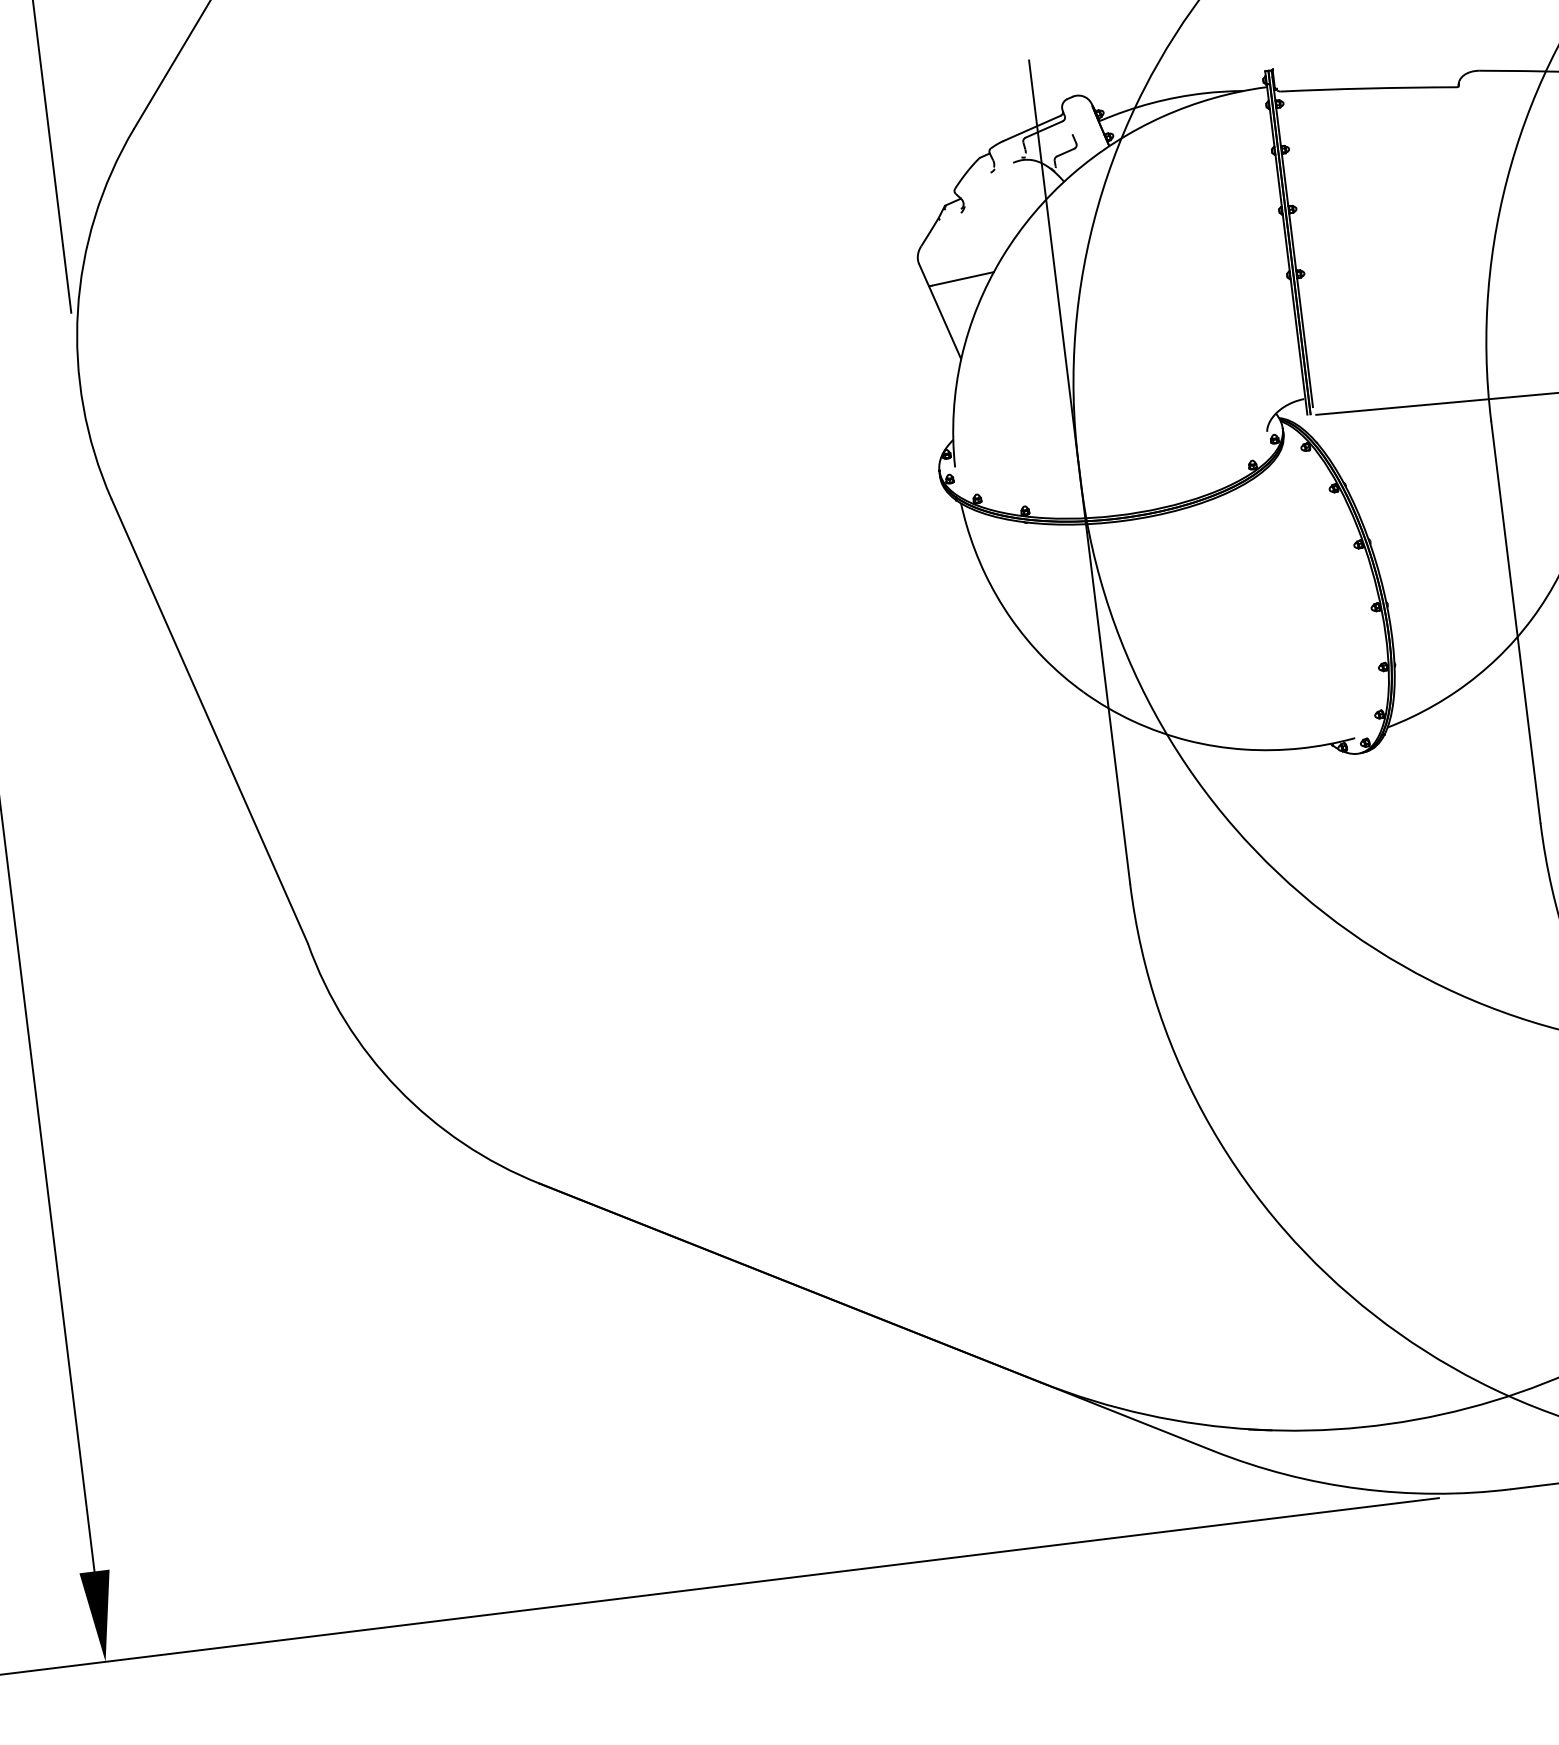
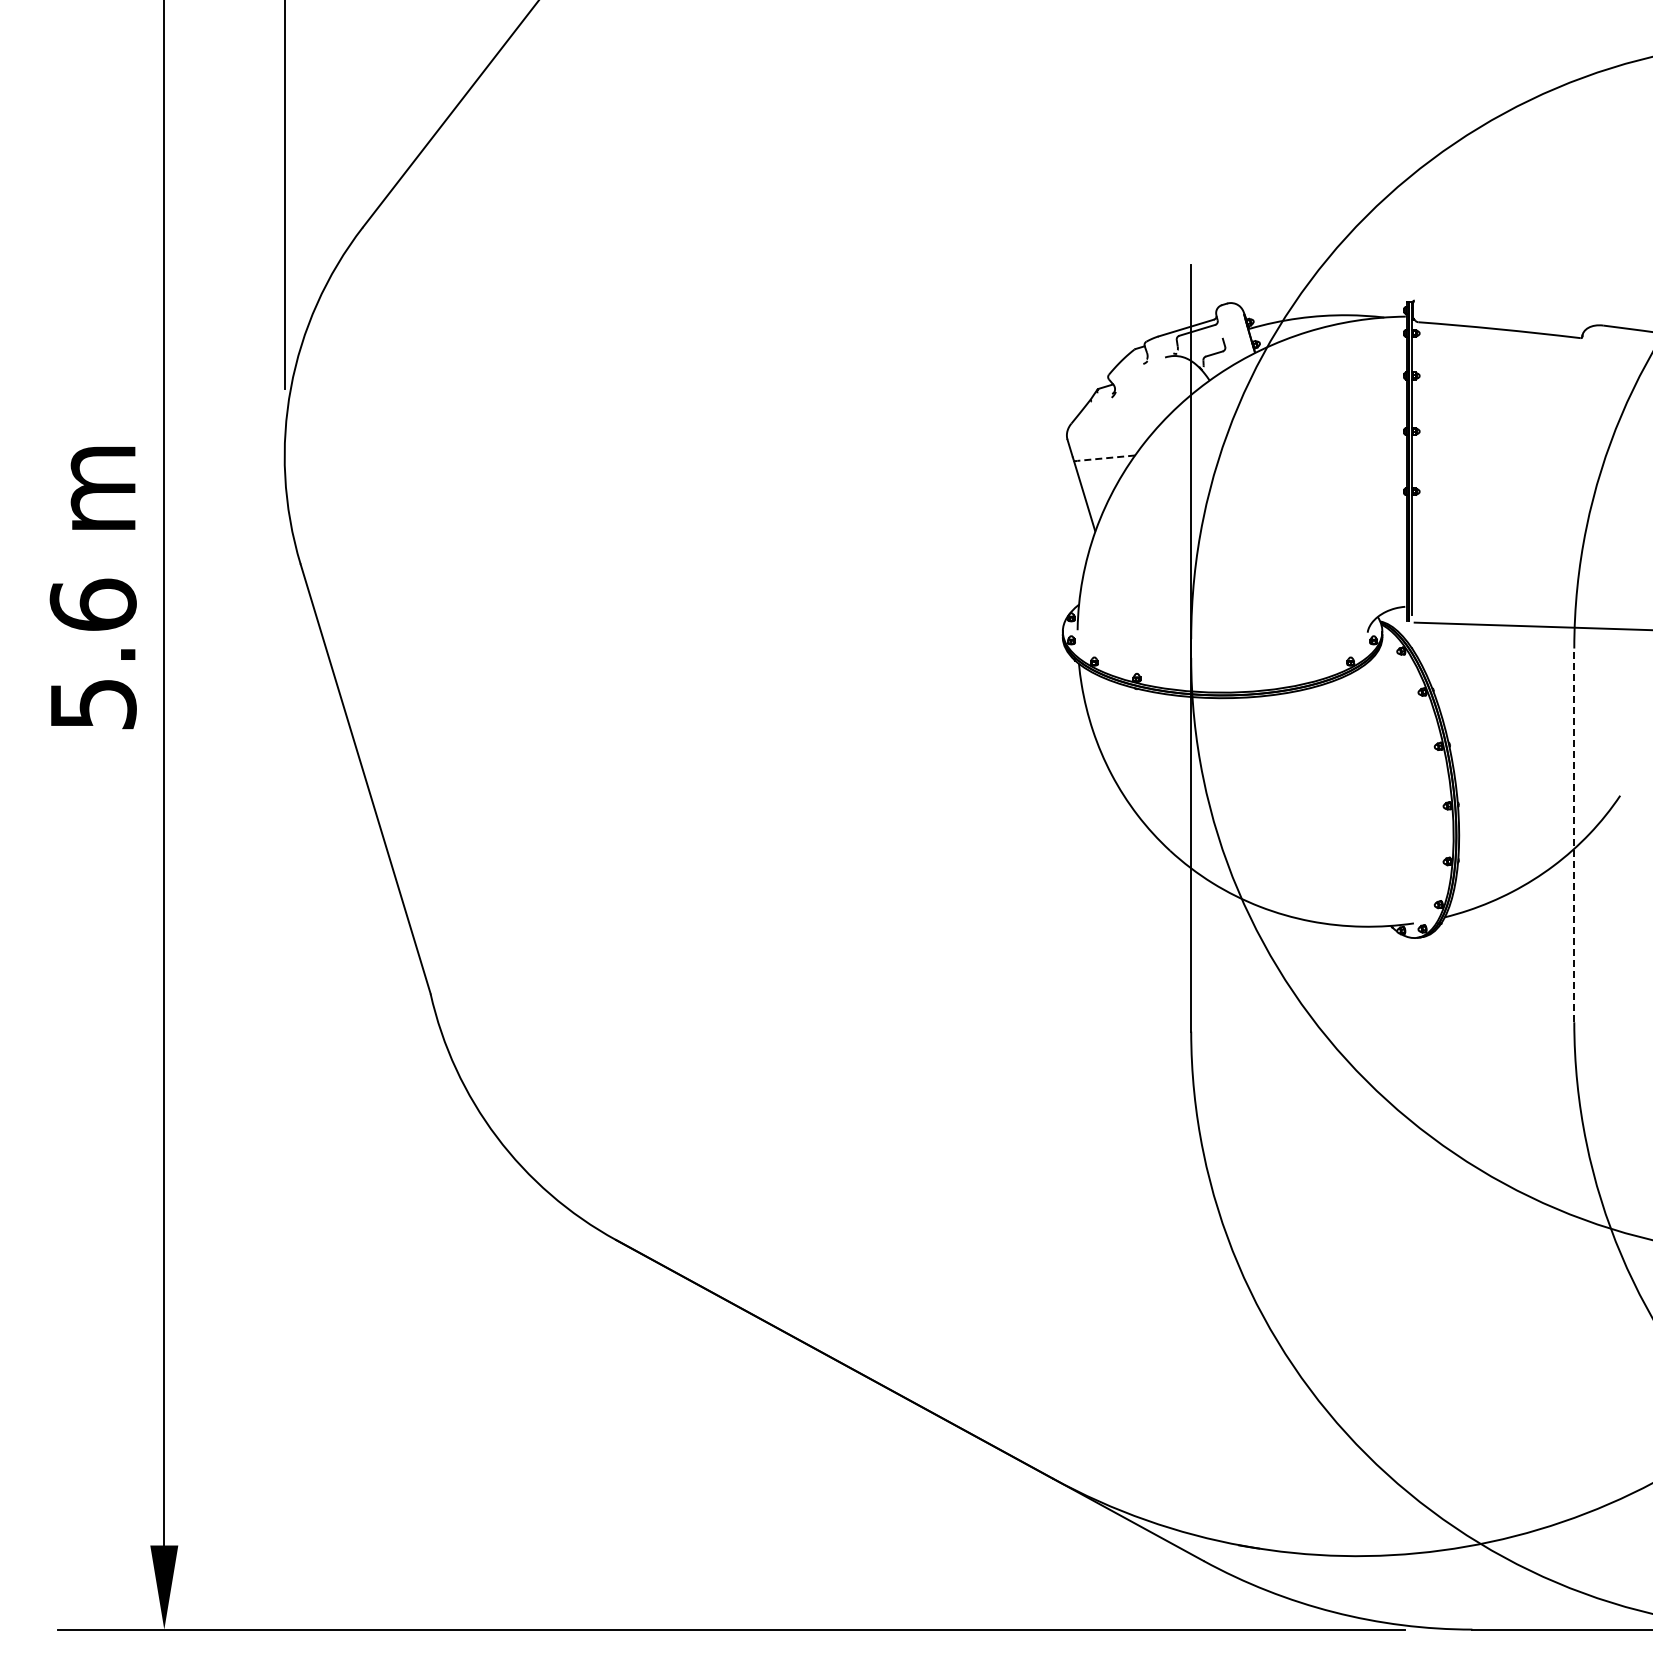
line: (963, 279) -> (1106, 458), solid -> dashed
line: (1516, 622) -> (1574, 835), solid -> dashed

